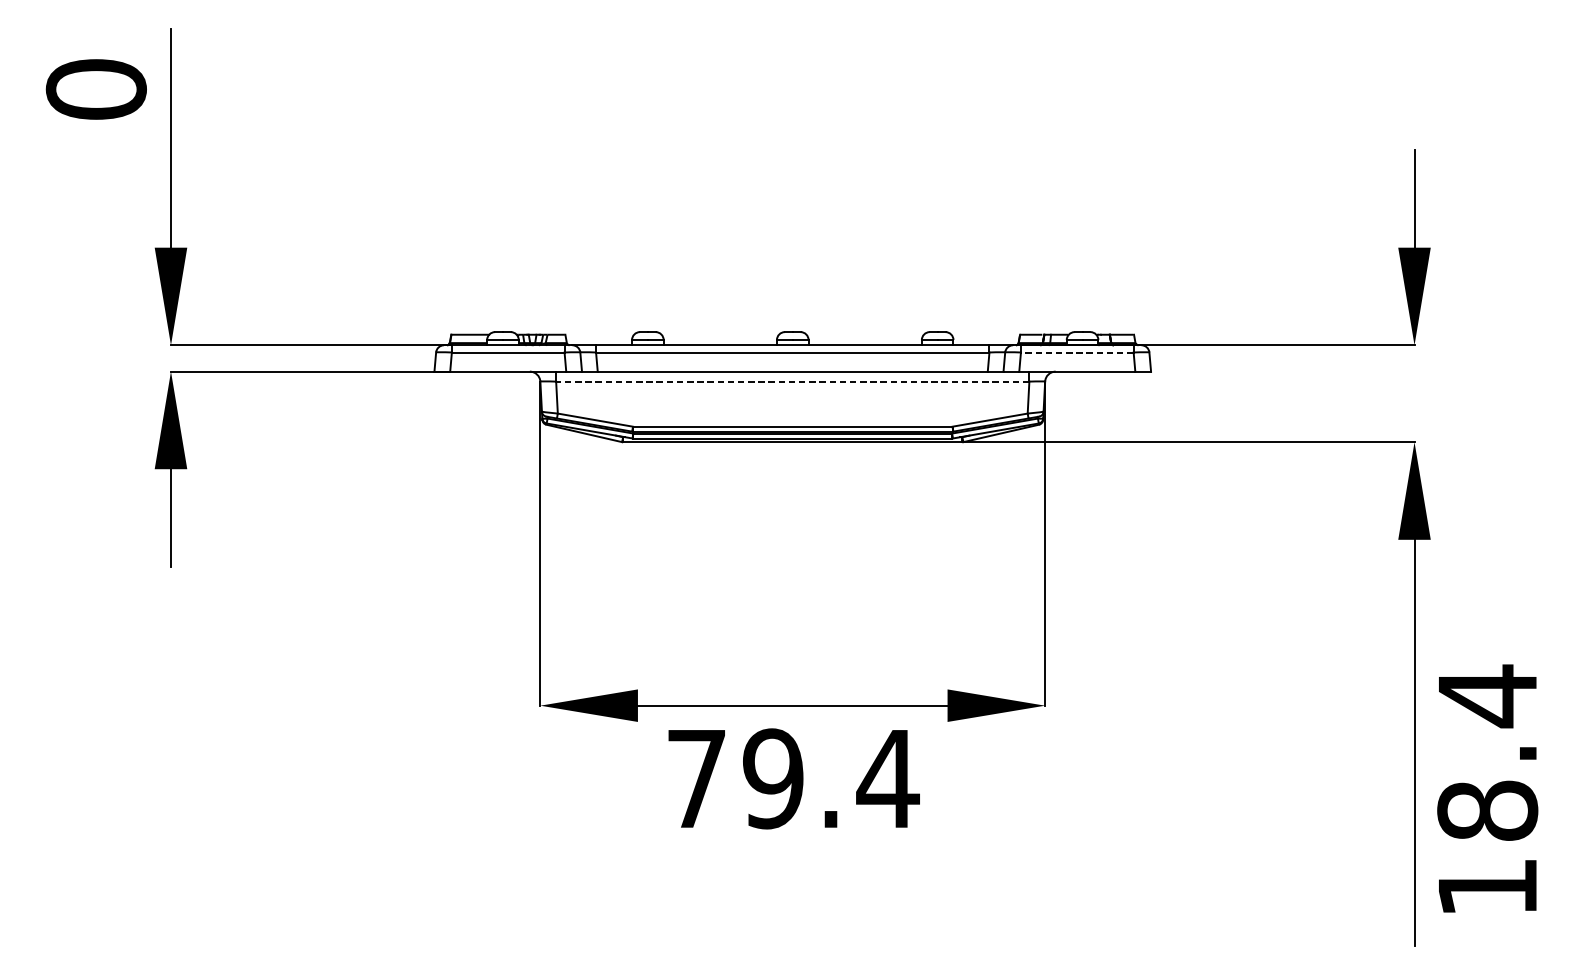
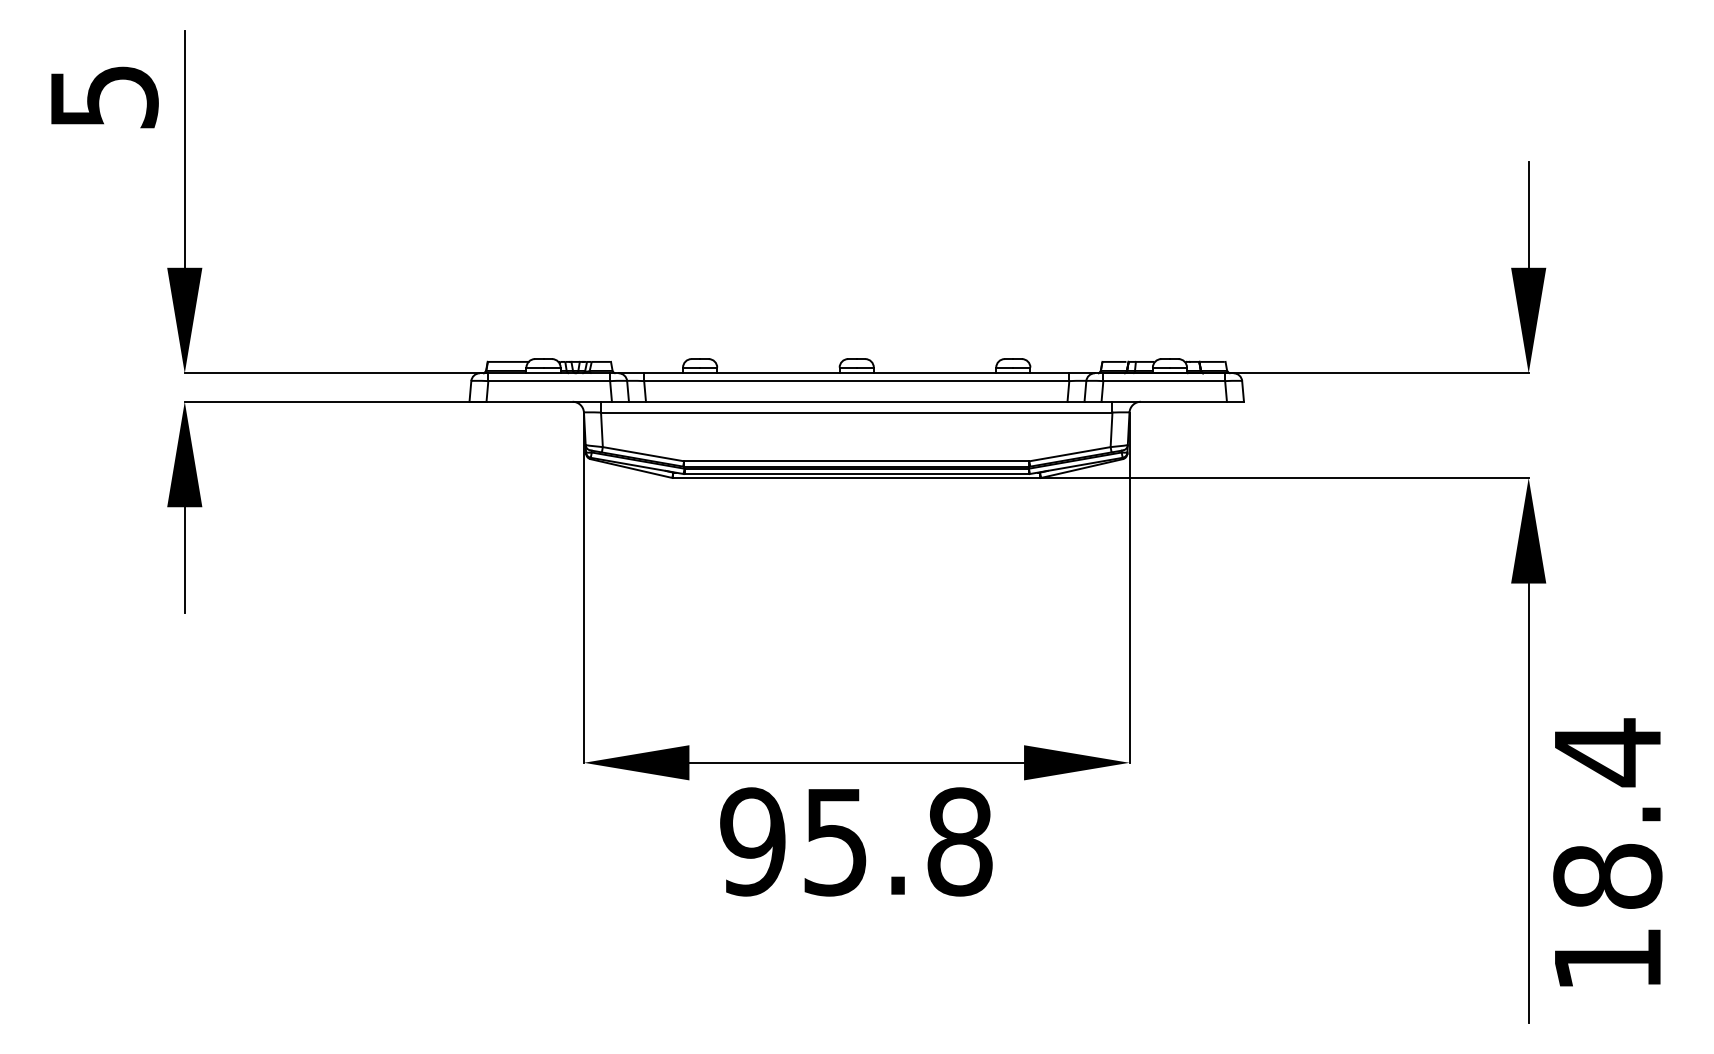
text: (95, 89) -> (103, 96), 0 -> 5
line: (1077, 352) -> (1164, 381), dashed -> solid
line: (792, 381) -> (856, 412), dashed -> solid
text: (793, 778) -> (857, 841), 79.4 -> 95.8

